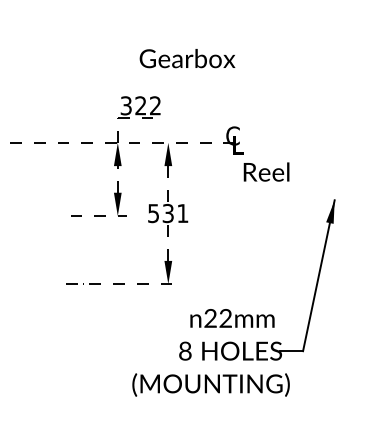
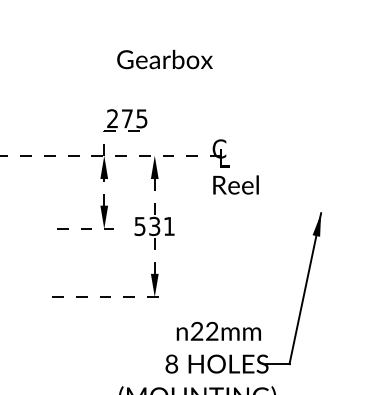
text: (187, 58) -> (164, 59), moved
text: (140, 105) -> (126, 118), 322 -> 275
text: (266, 171) -> (235, 184), moved

